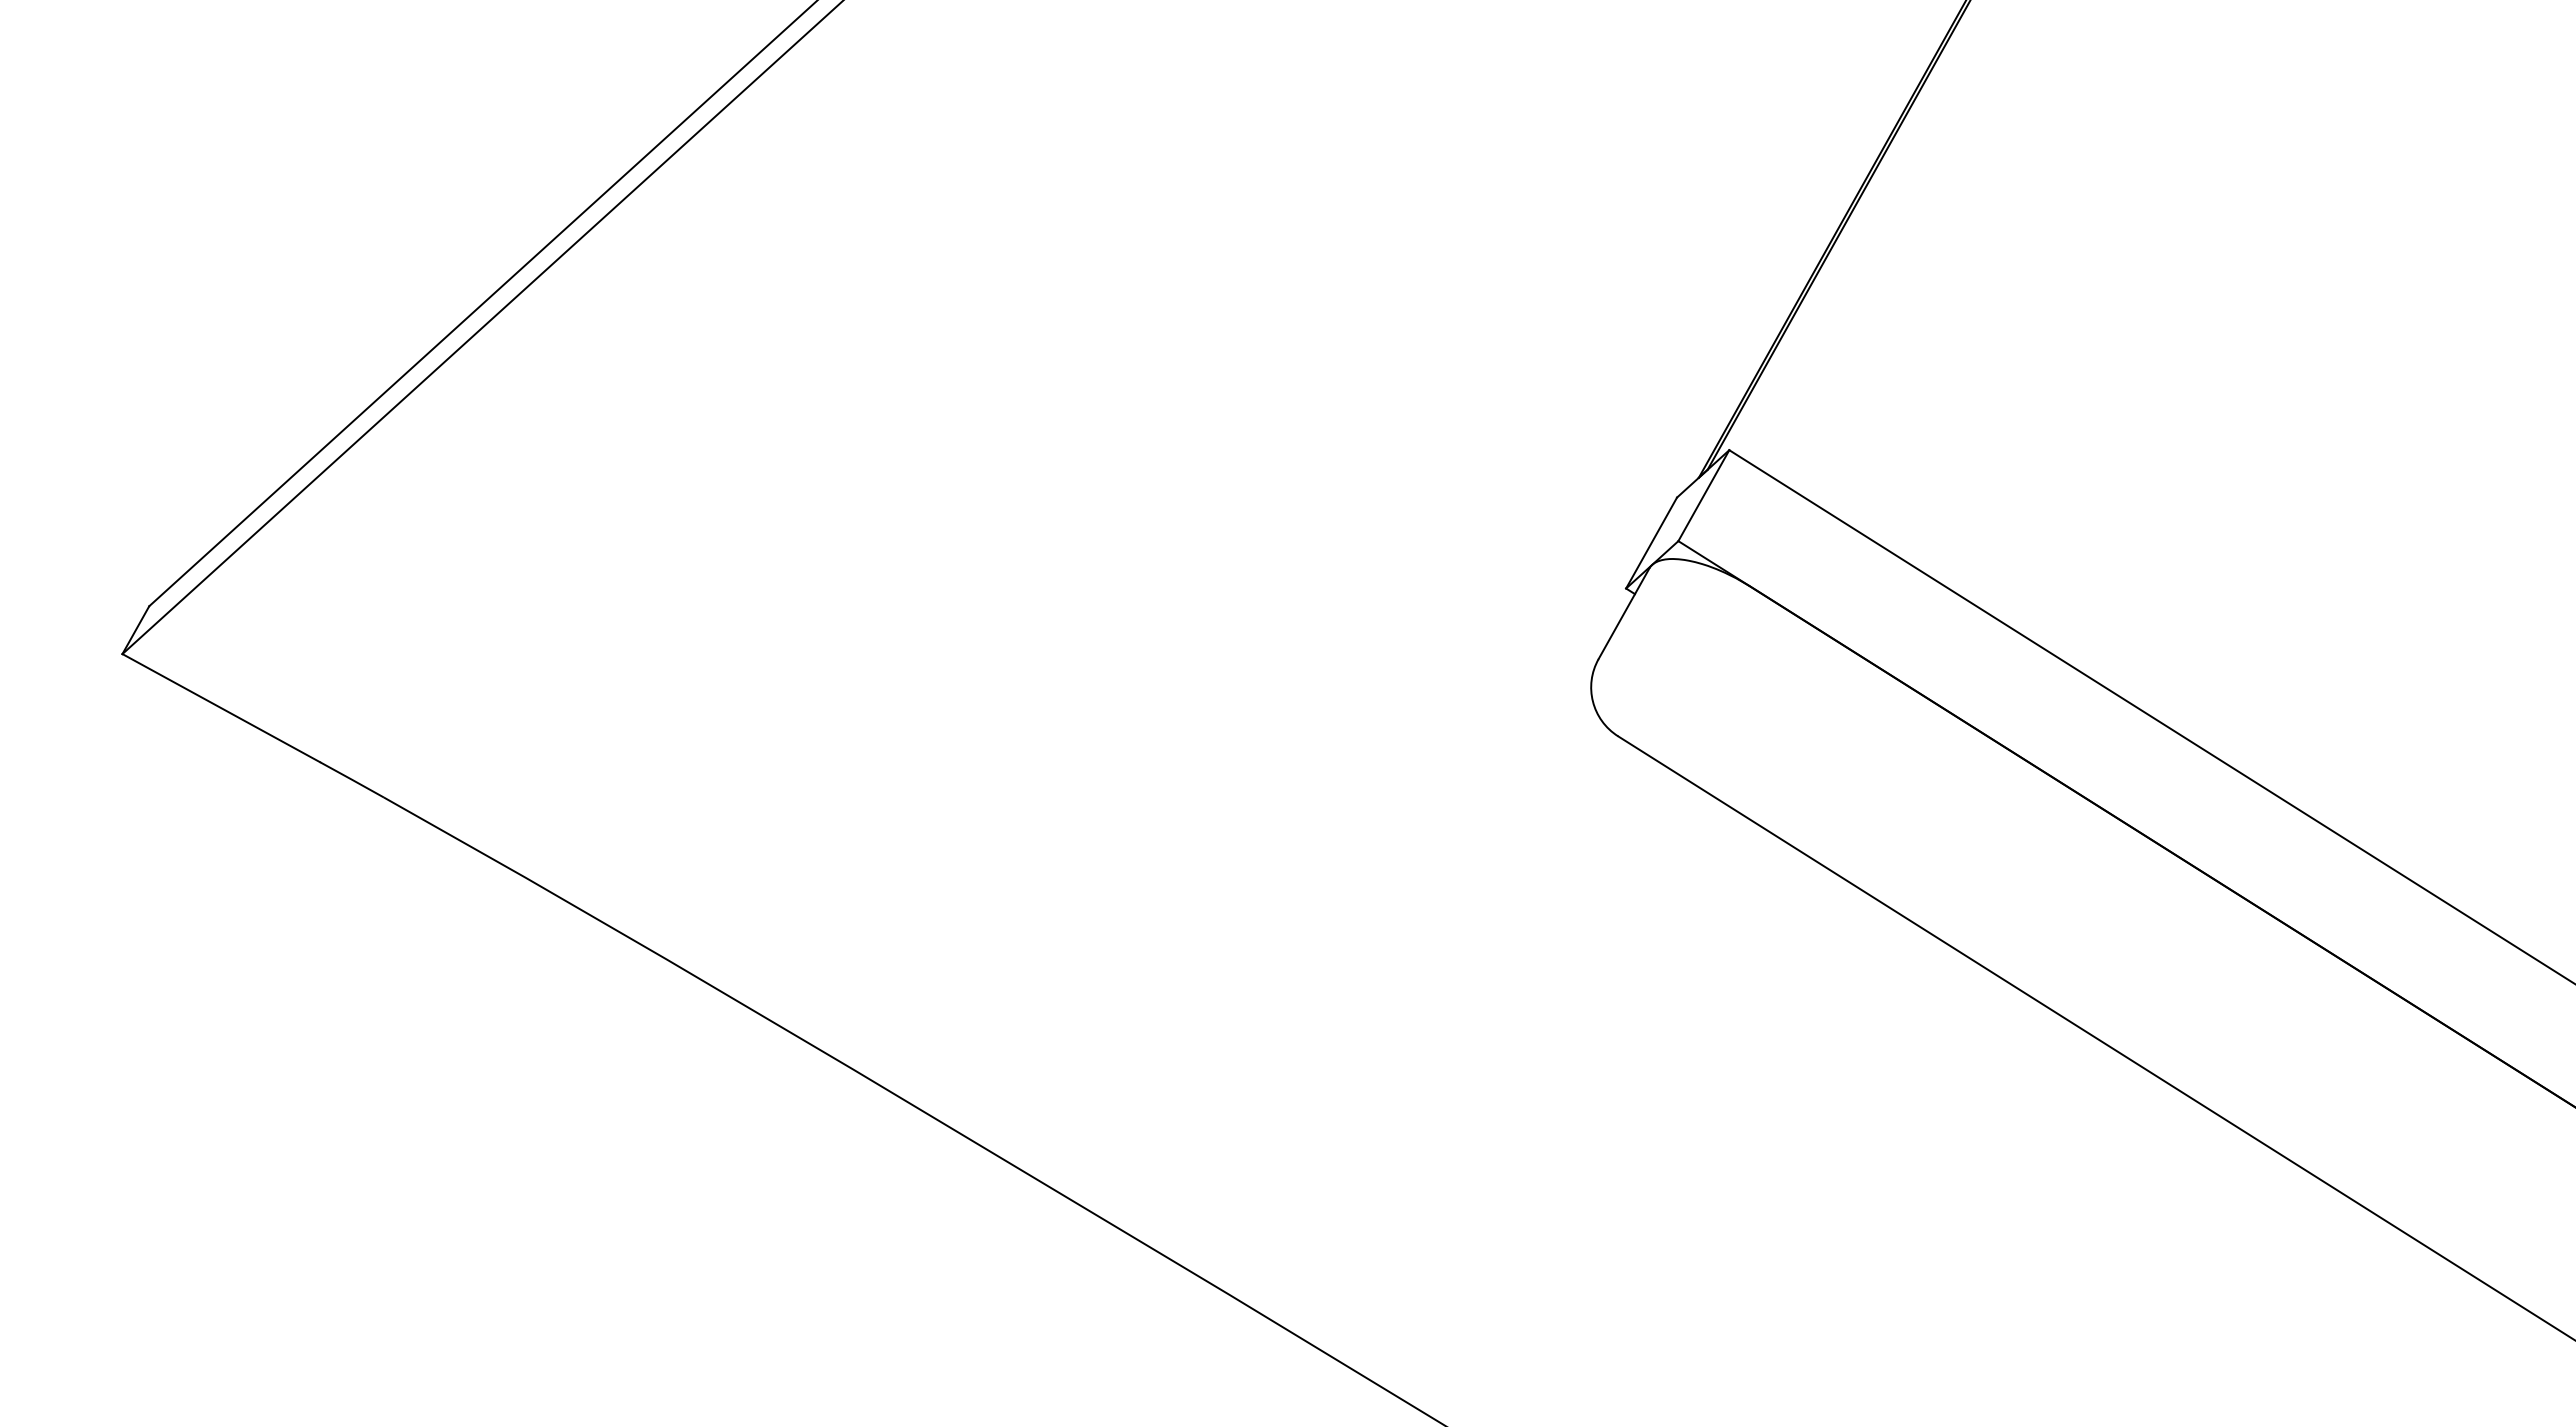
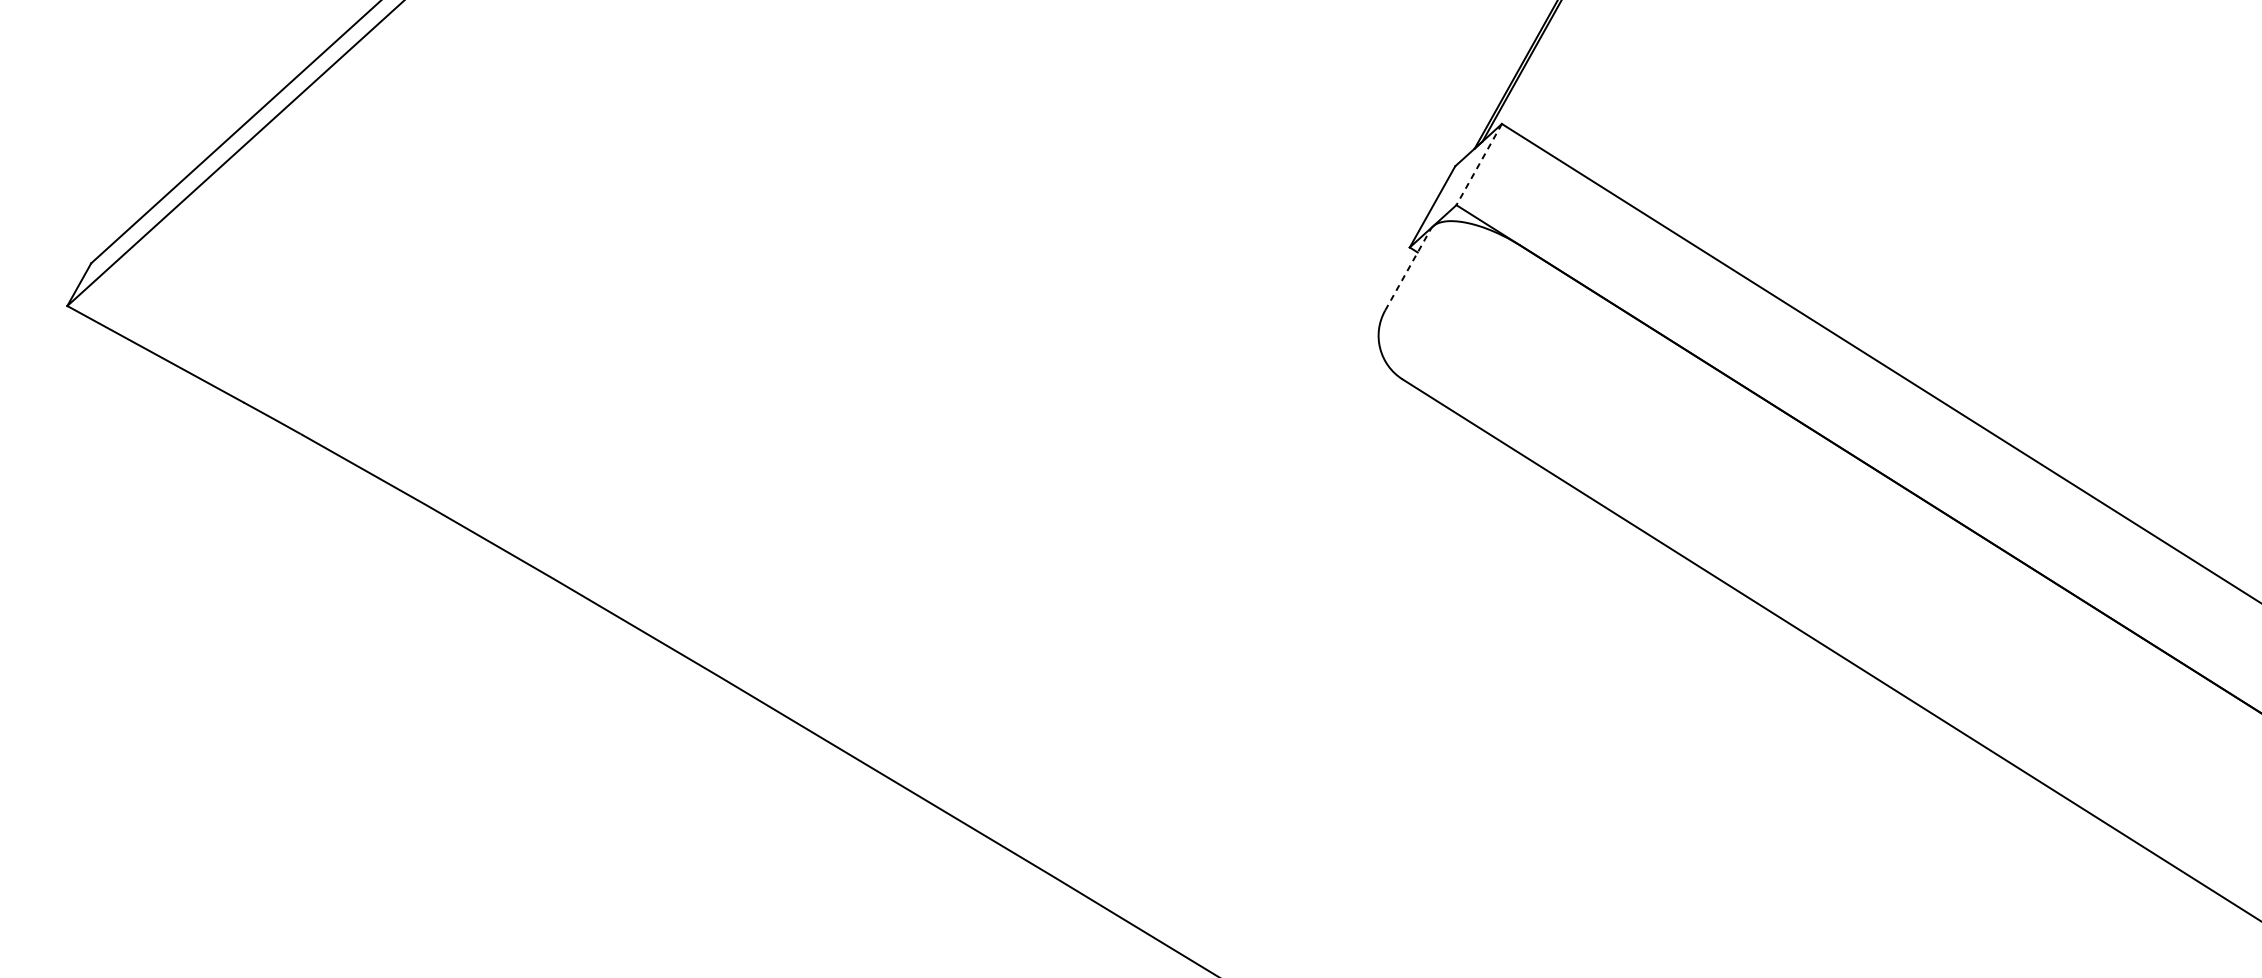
line: (1703, 496) -> (1478, 165), solid -> dashed
line: (1624, 613) -> (1408, 269), solid -> dashed

